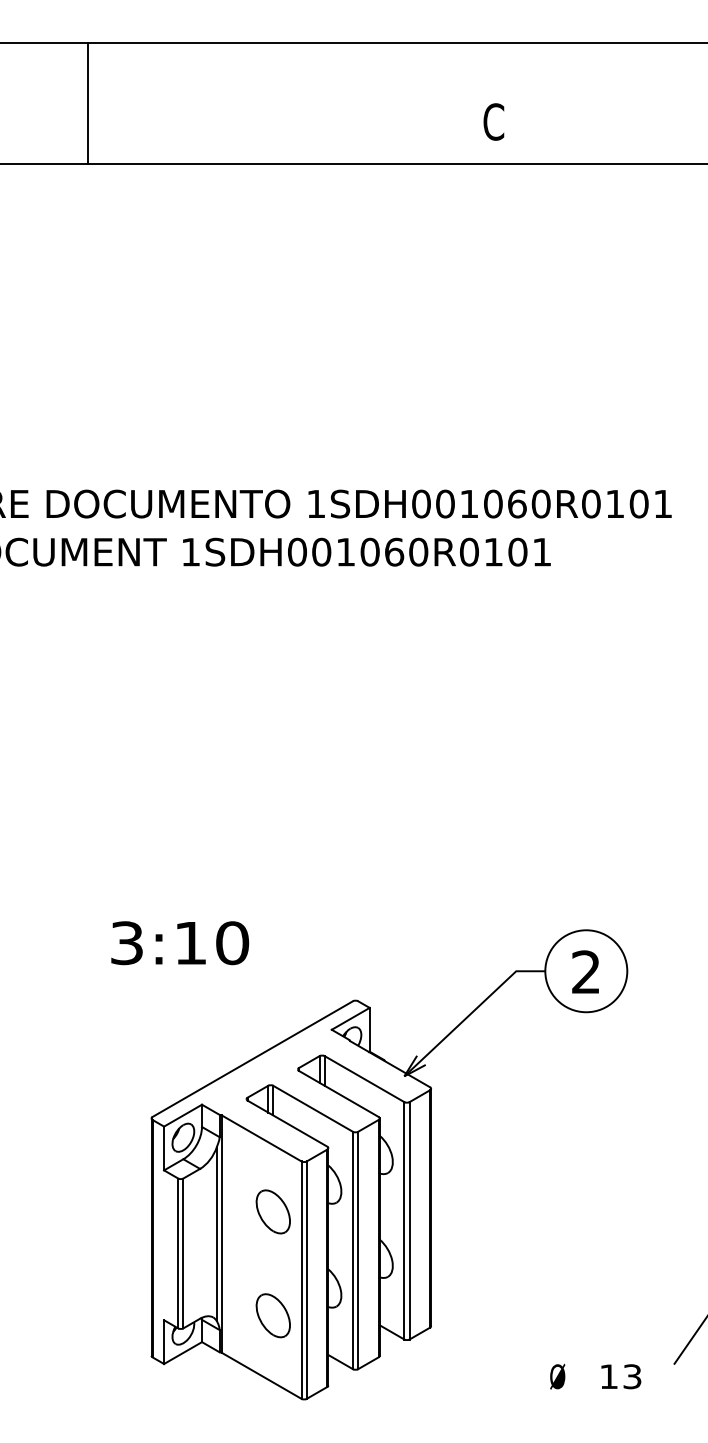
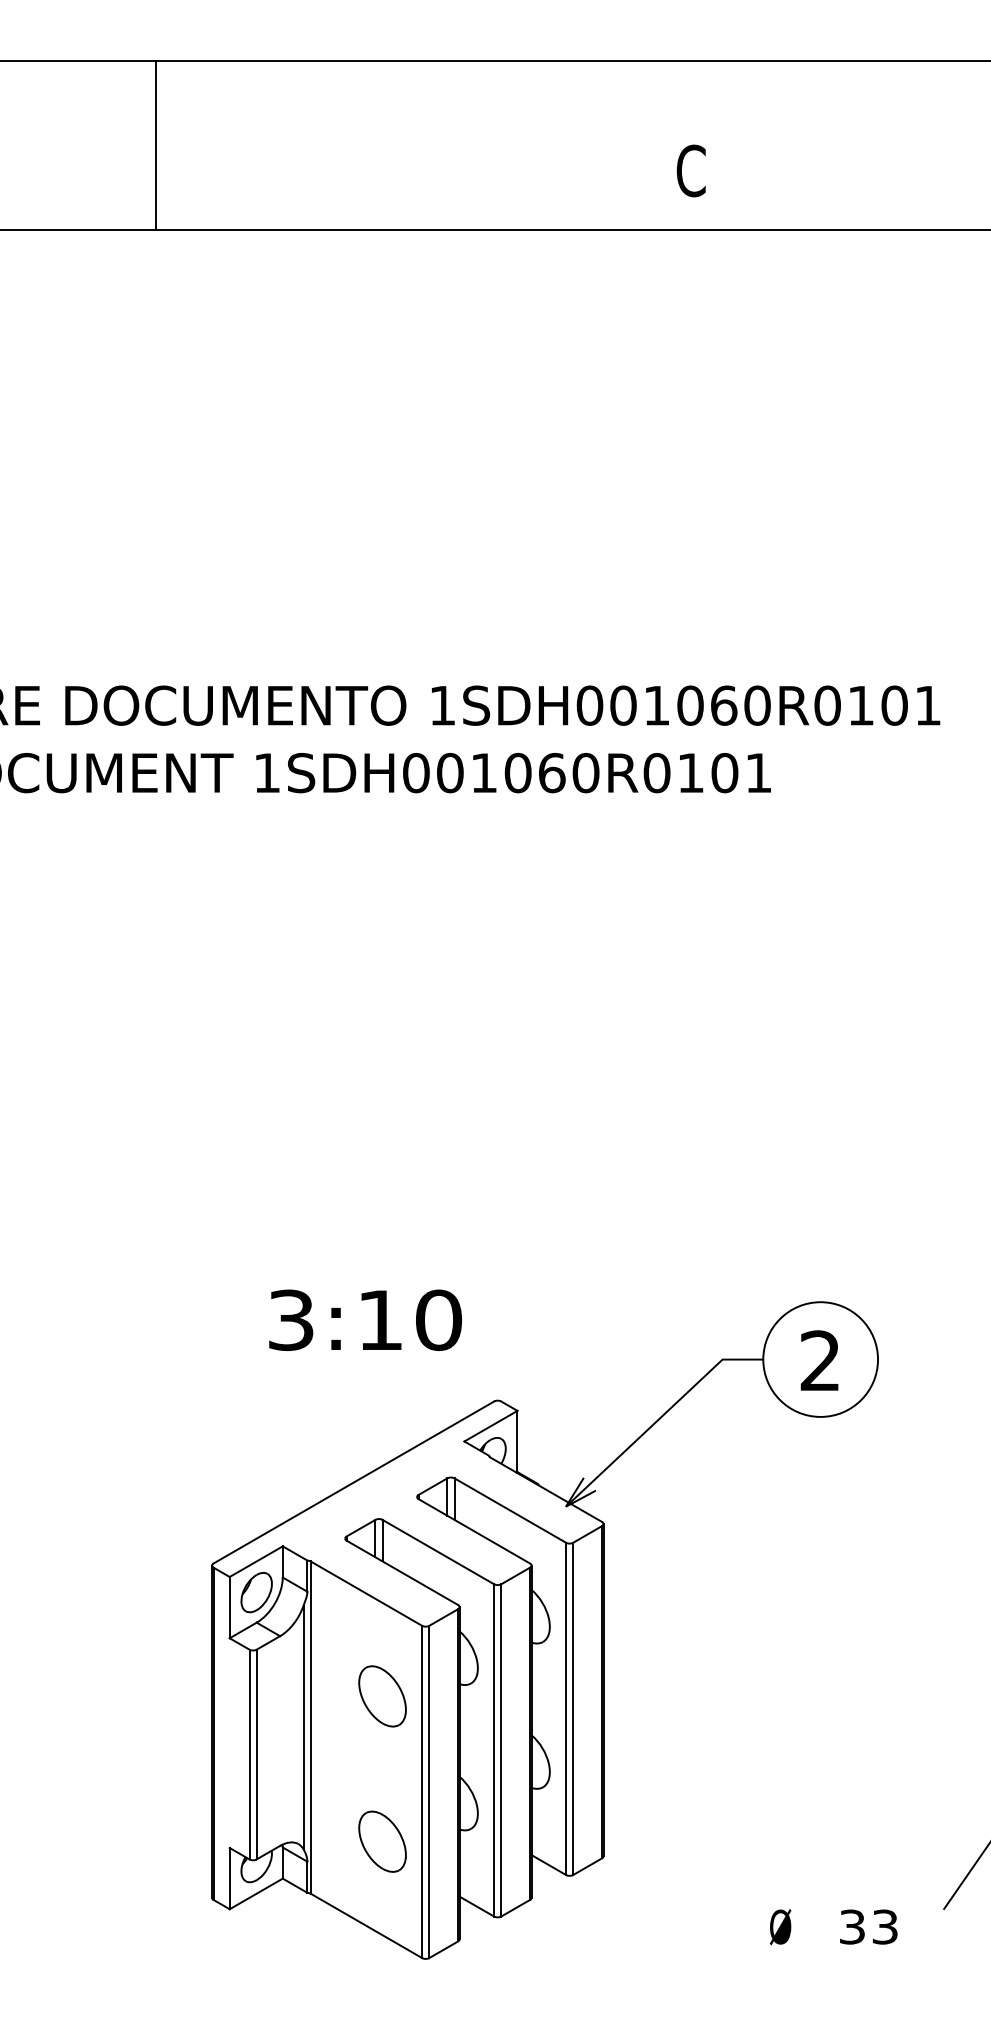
line: (88, 103) -> (156, 145), moved
text: (180, 943) -> (366, 1320), moved
text: (608, 1376) -> (851, 1926), 13 -> 33

